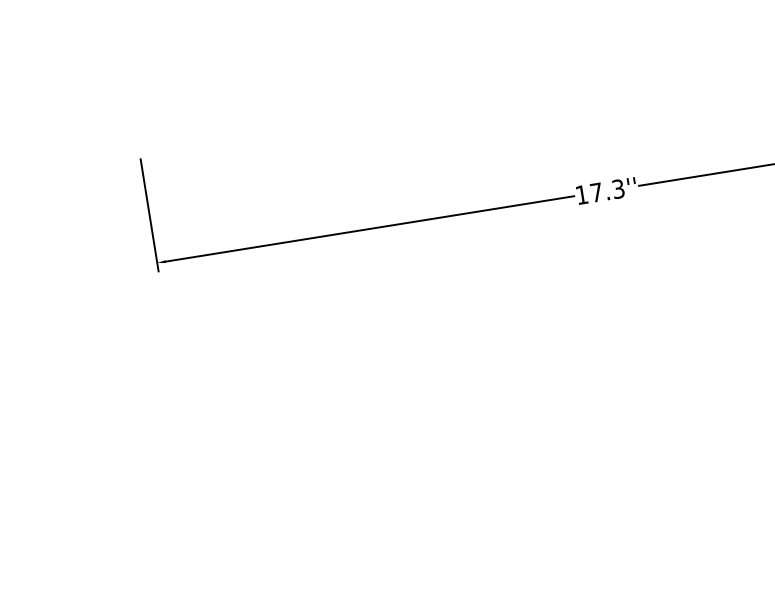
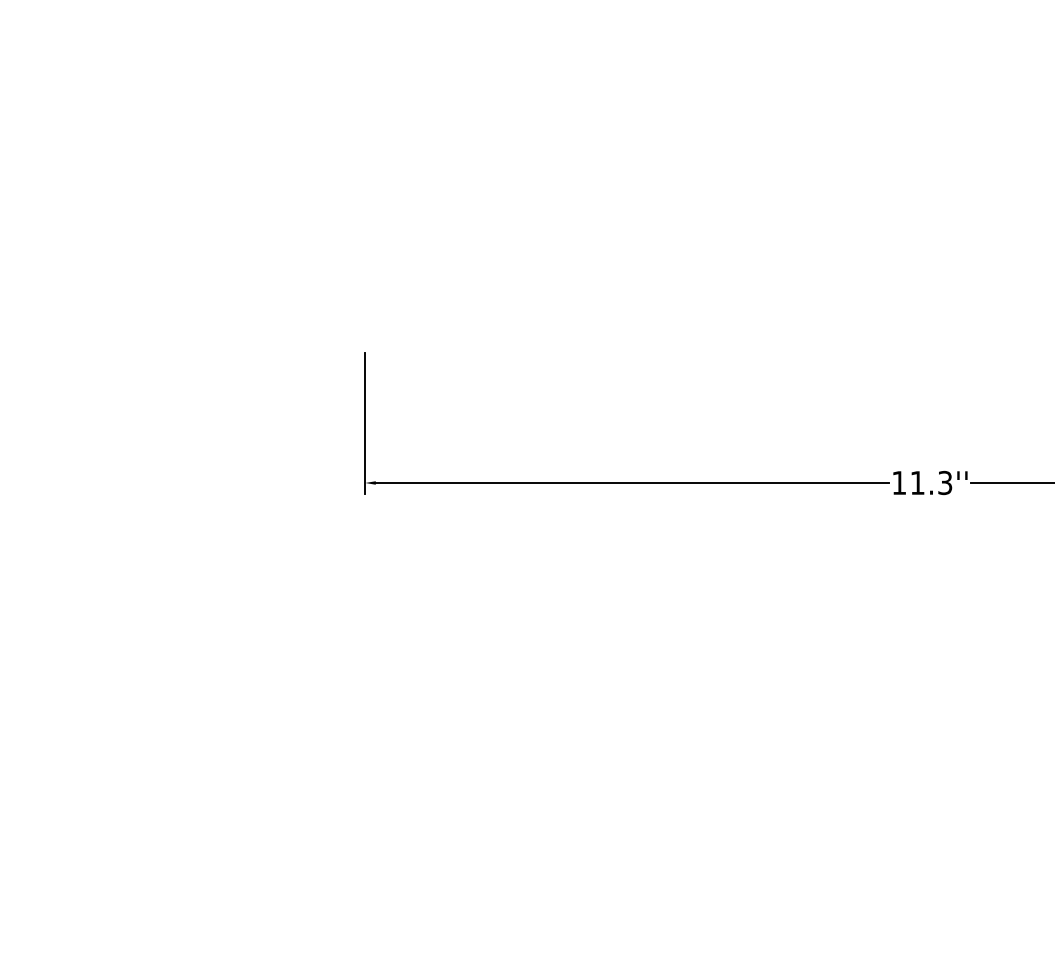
text: (596, 192) -> (917, 482), 17.3'' -> 11.3''

